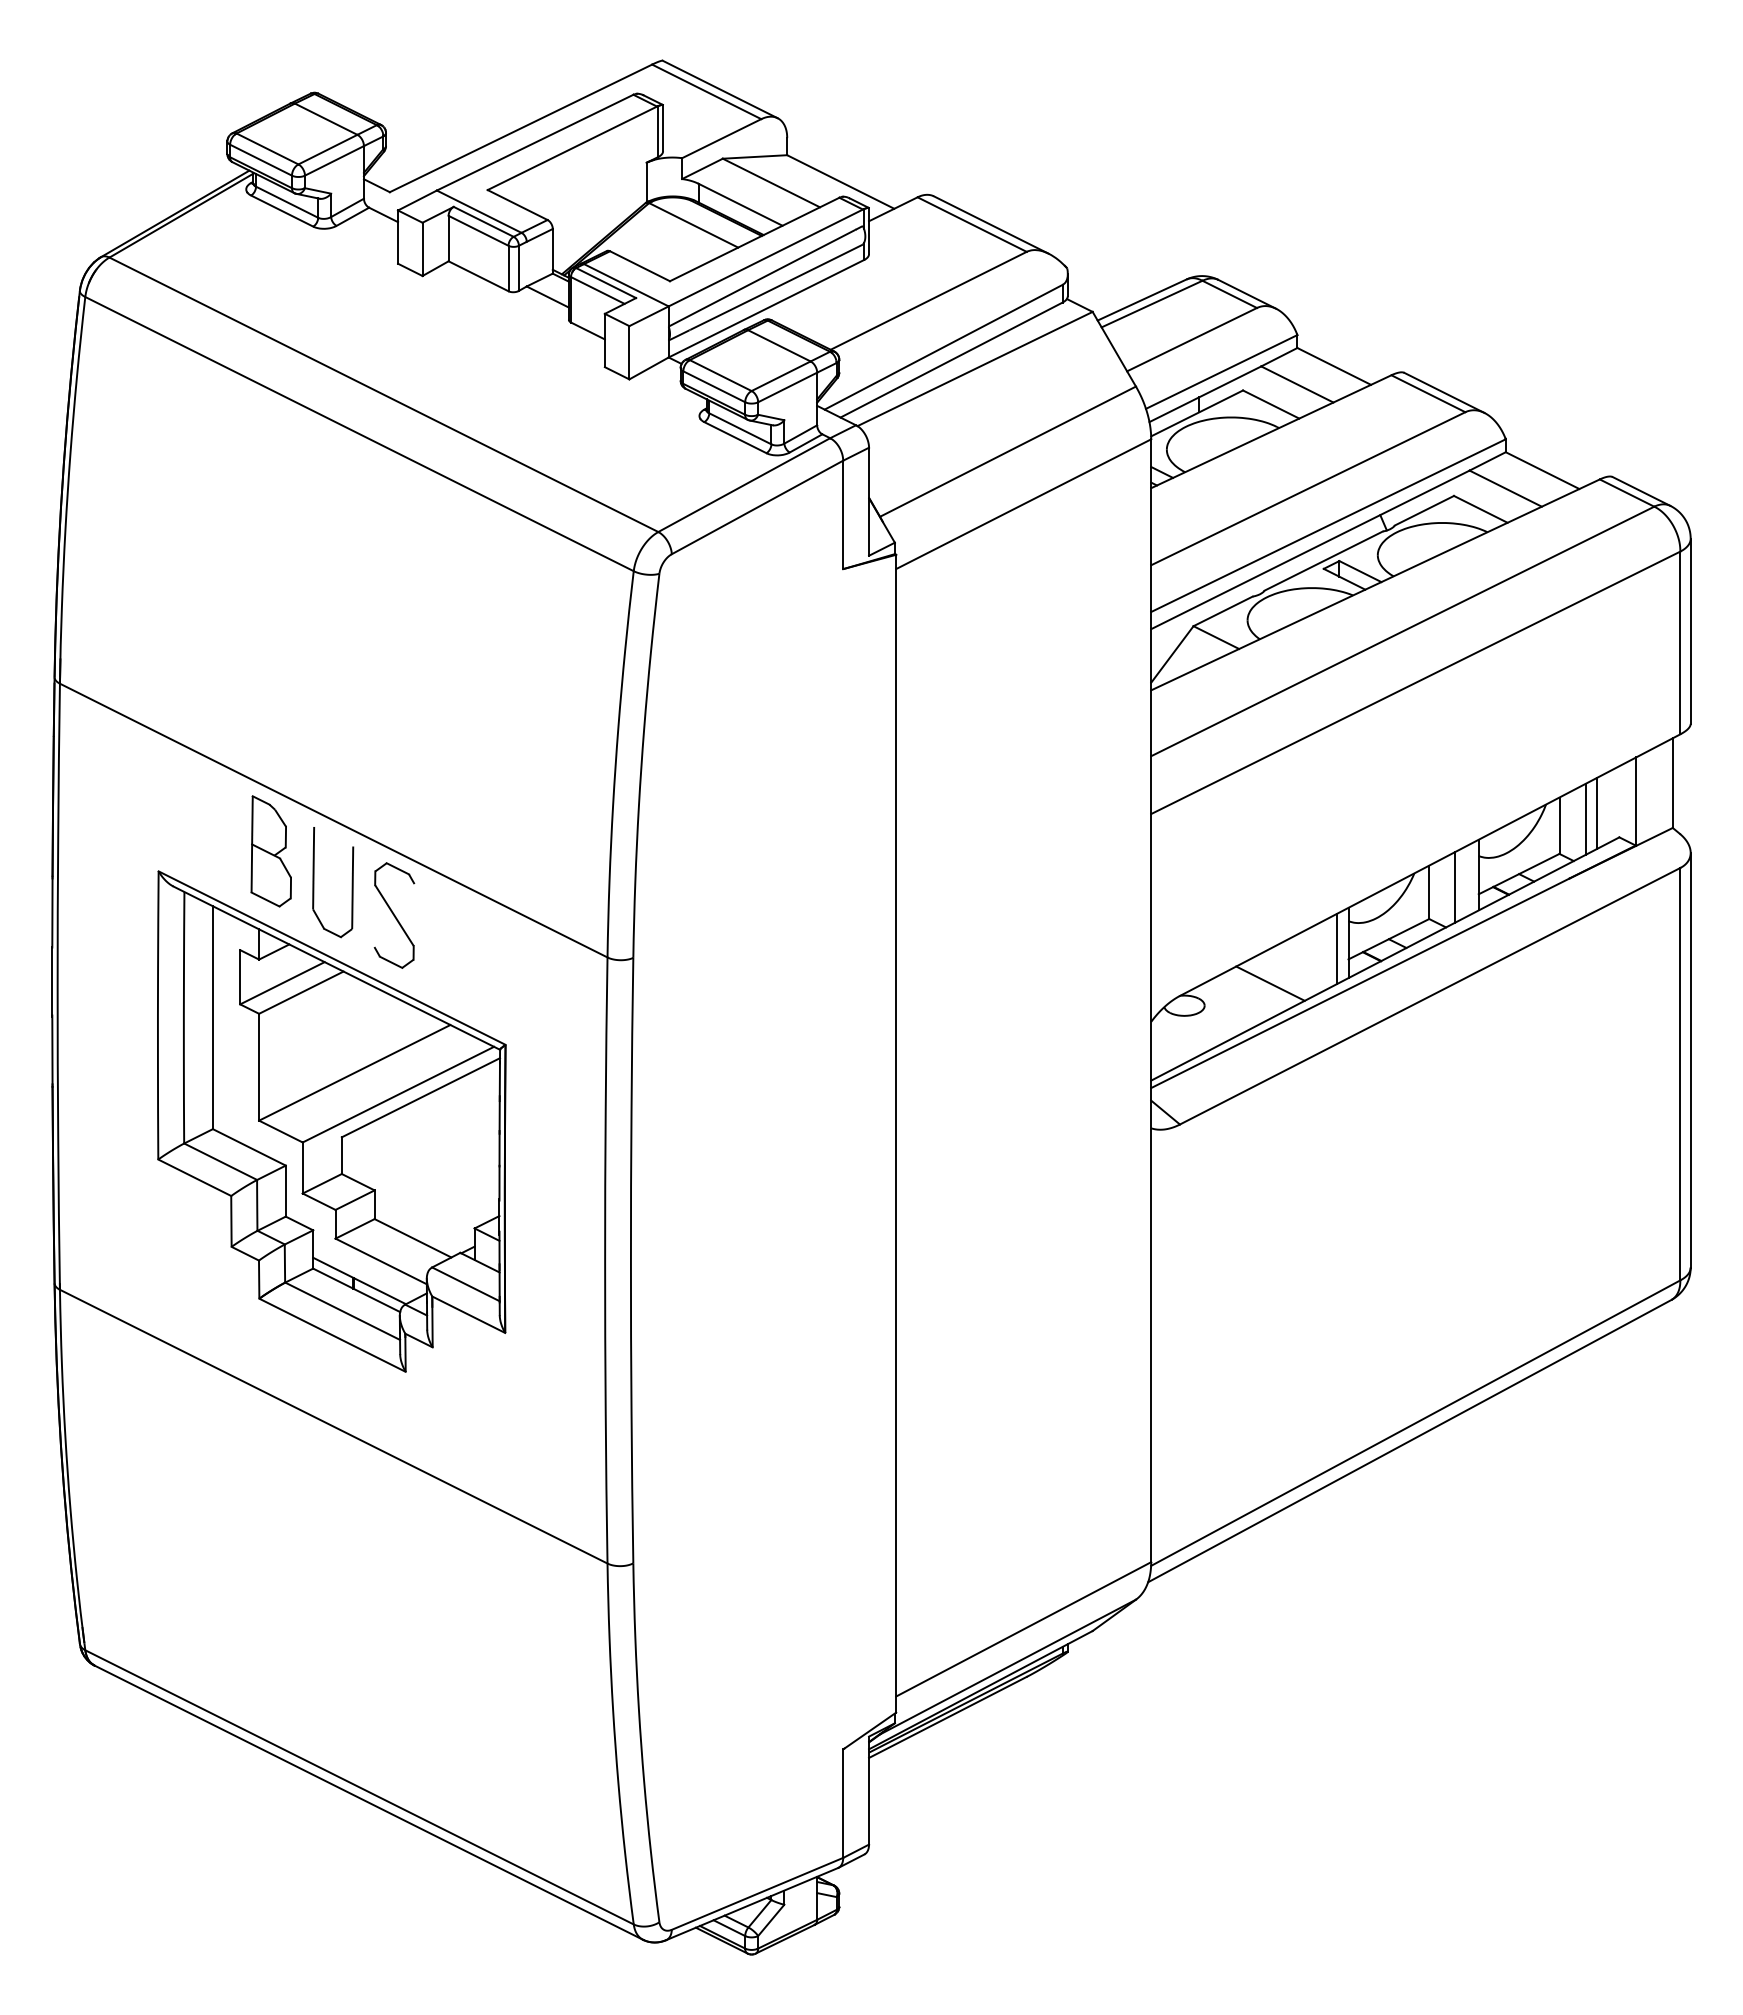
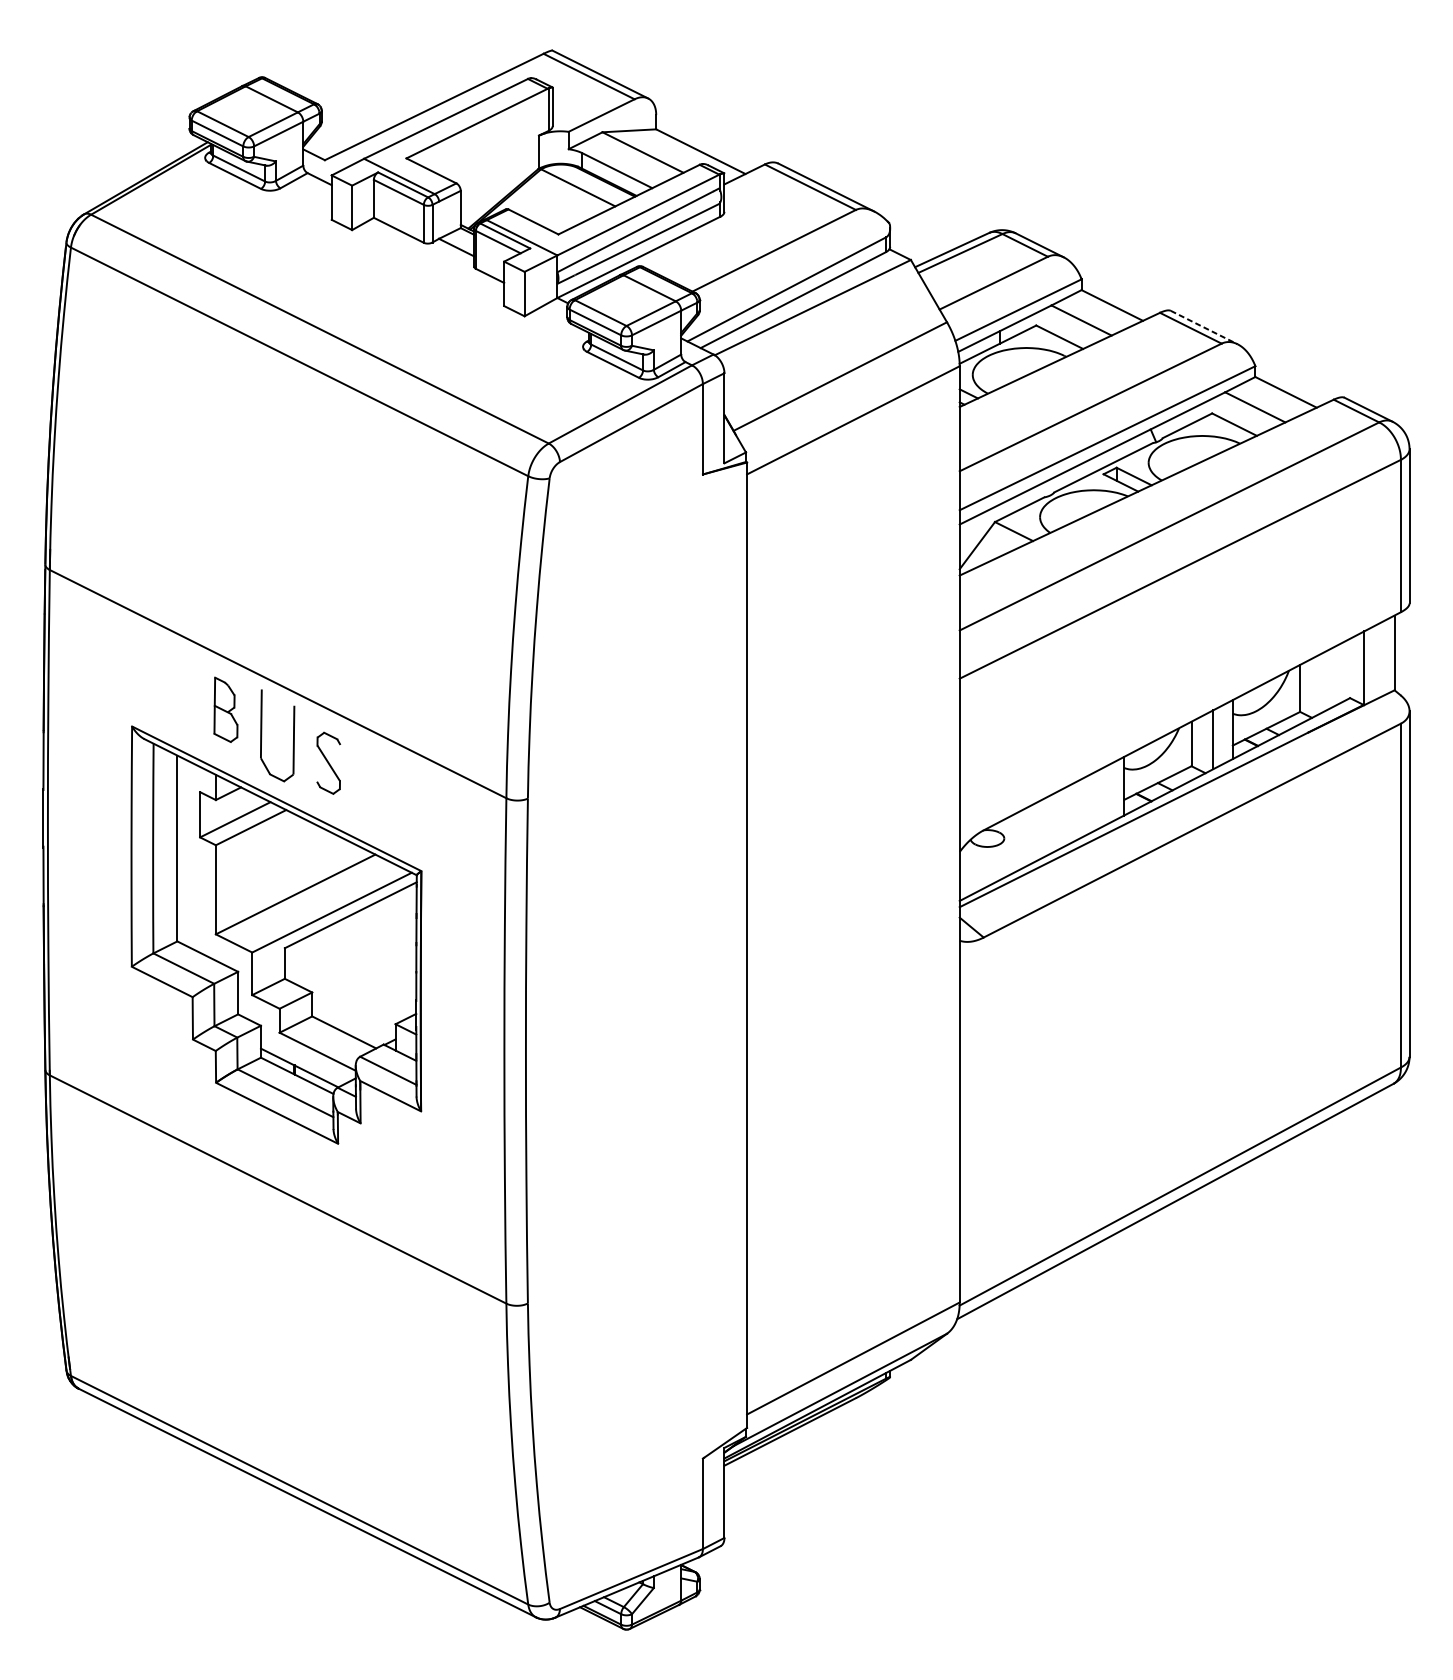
line: (1444, 392) -> (1204, 327), solid -> dashed
line: (1597, 812) -> (1331, 677), removed
line: (1585, 818) -> (1321, 682), removed
part: (270, 851) -> (225, 709), size x0.7
part: (394, 915) -> (328, 763), size x0.7
line: (1336, 948) -> (1114, 790), removed
line: (1270, 983) -> (1059, 819), removed

